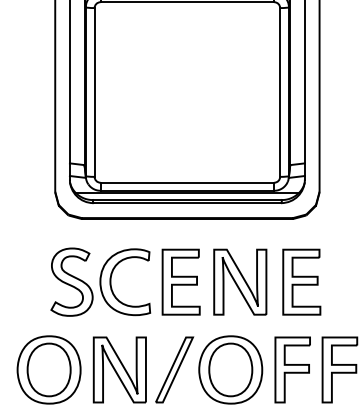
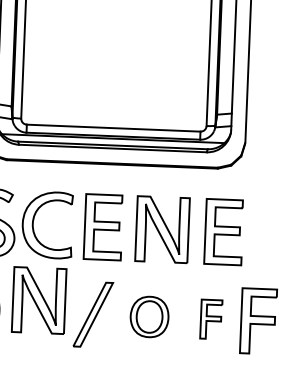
part: (119, 369) -> (38, 300), moved
part: (230, 369) -> (149, 316), size x0.6
part: (292, 369) -> (211, 318), size x0.6

